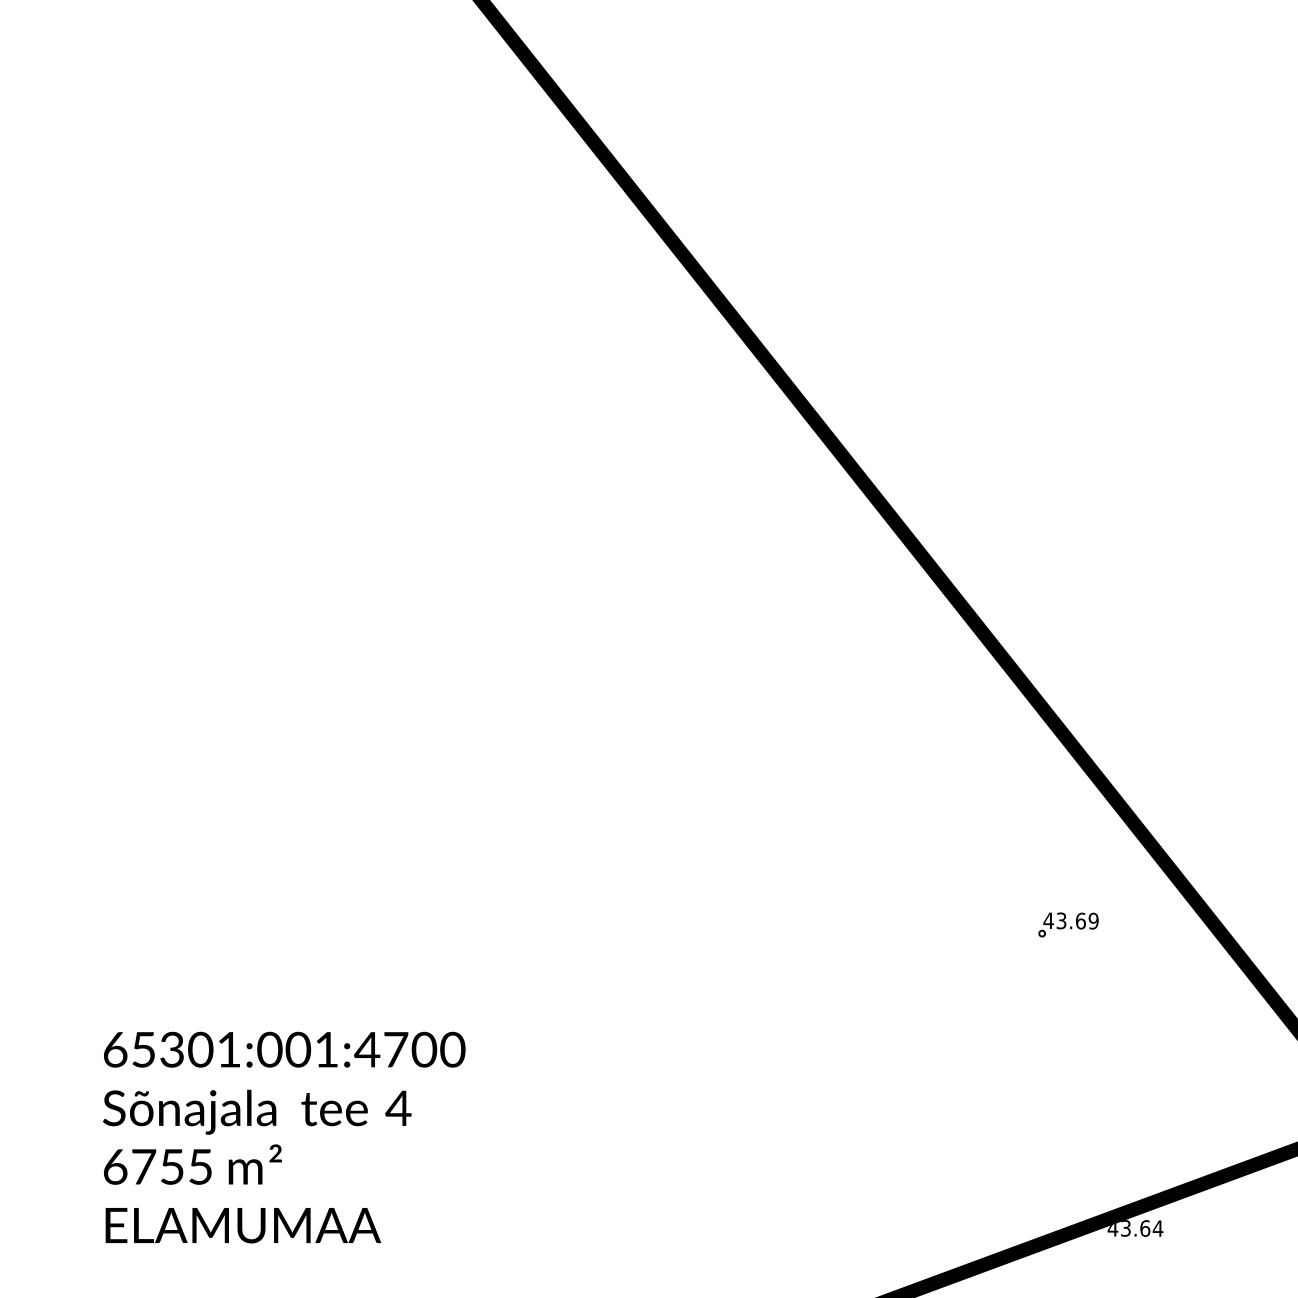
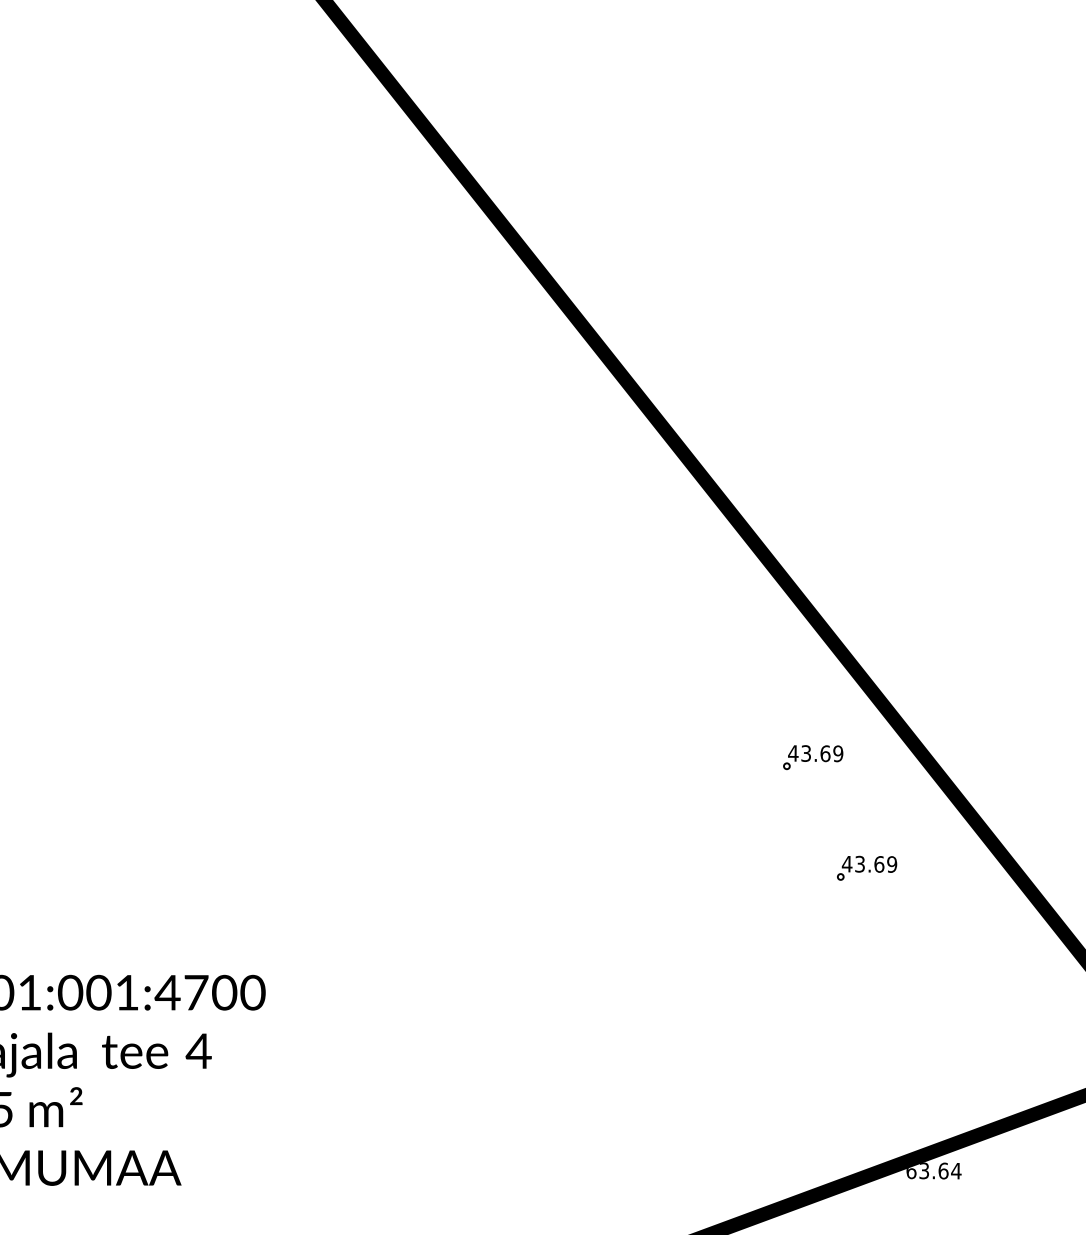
part: (1014, 813) -> (813, 757), added
text: (1112, 1229) -> (910, 1172), 43.64 -> 63.64

